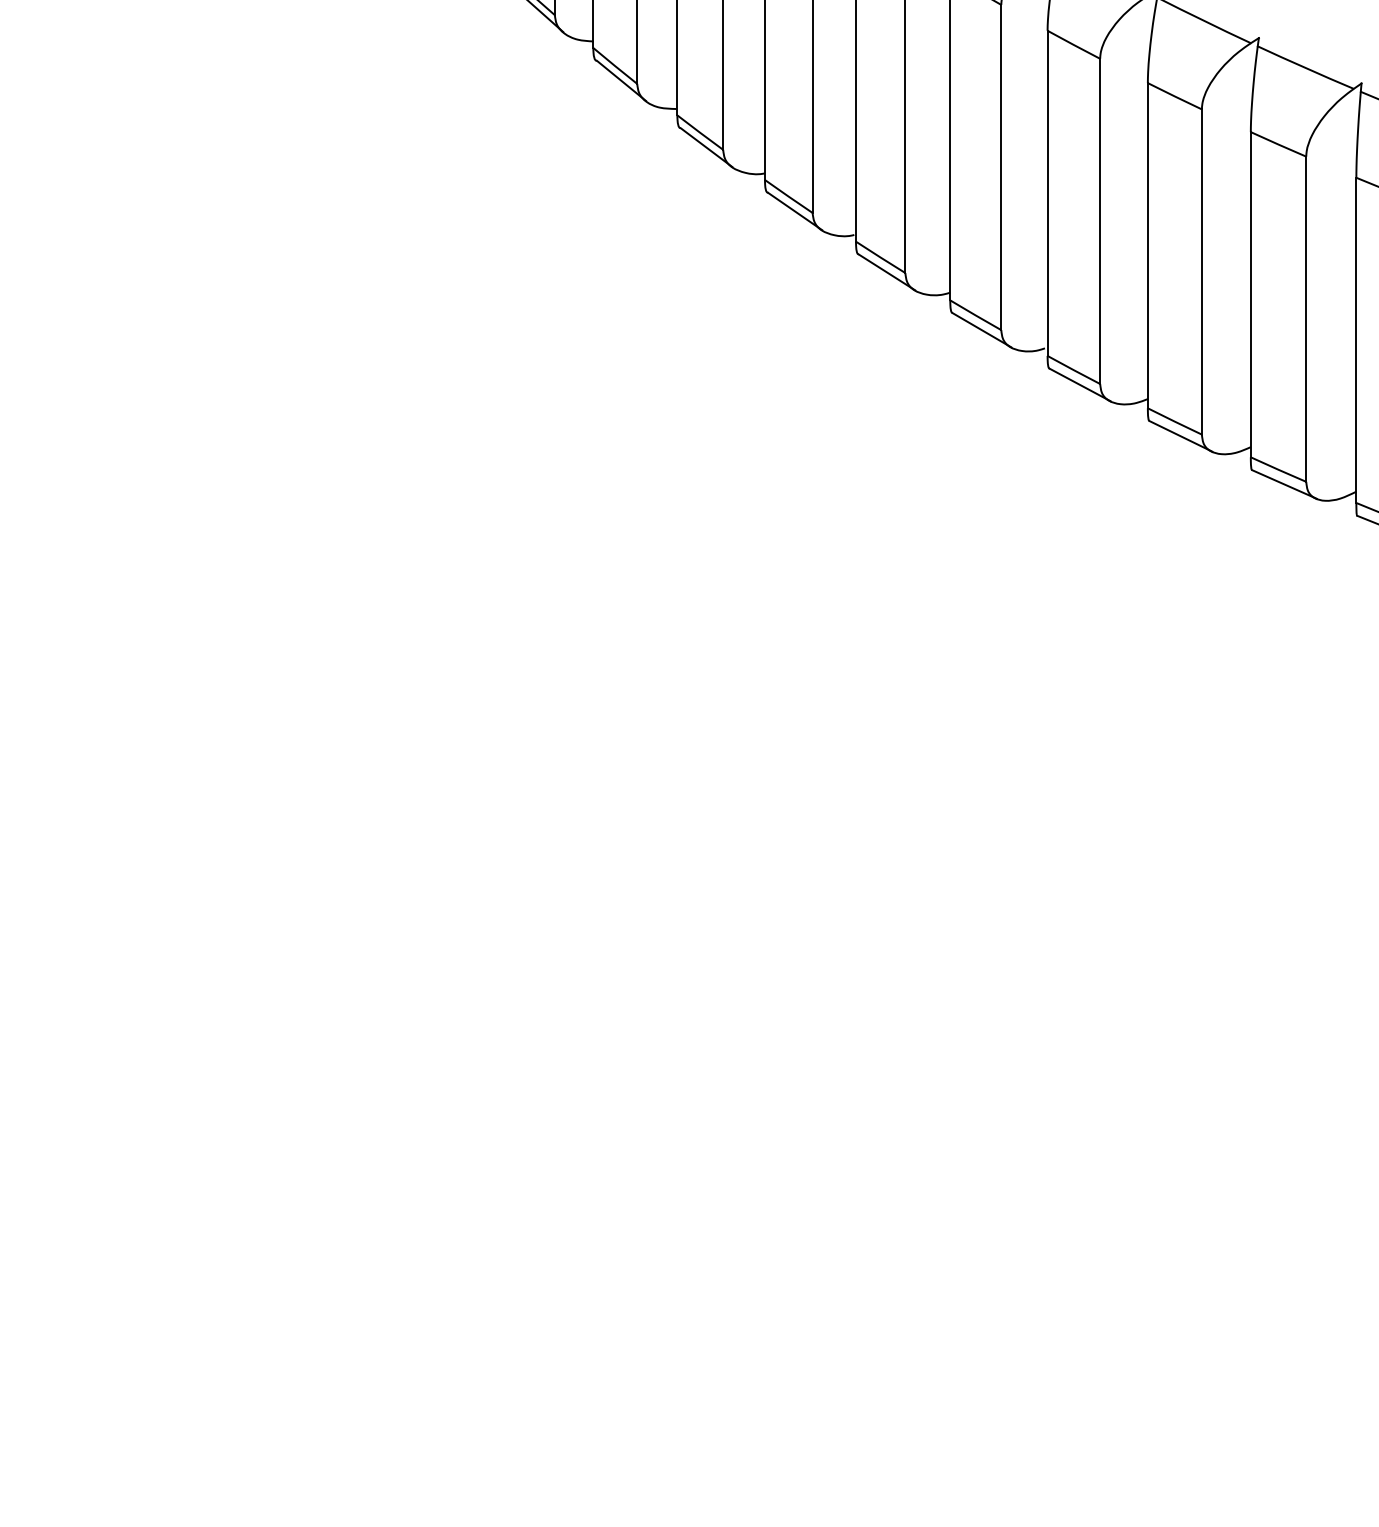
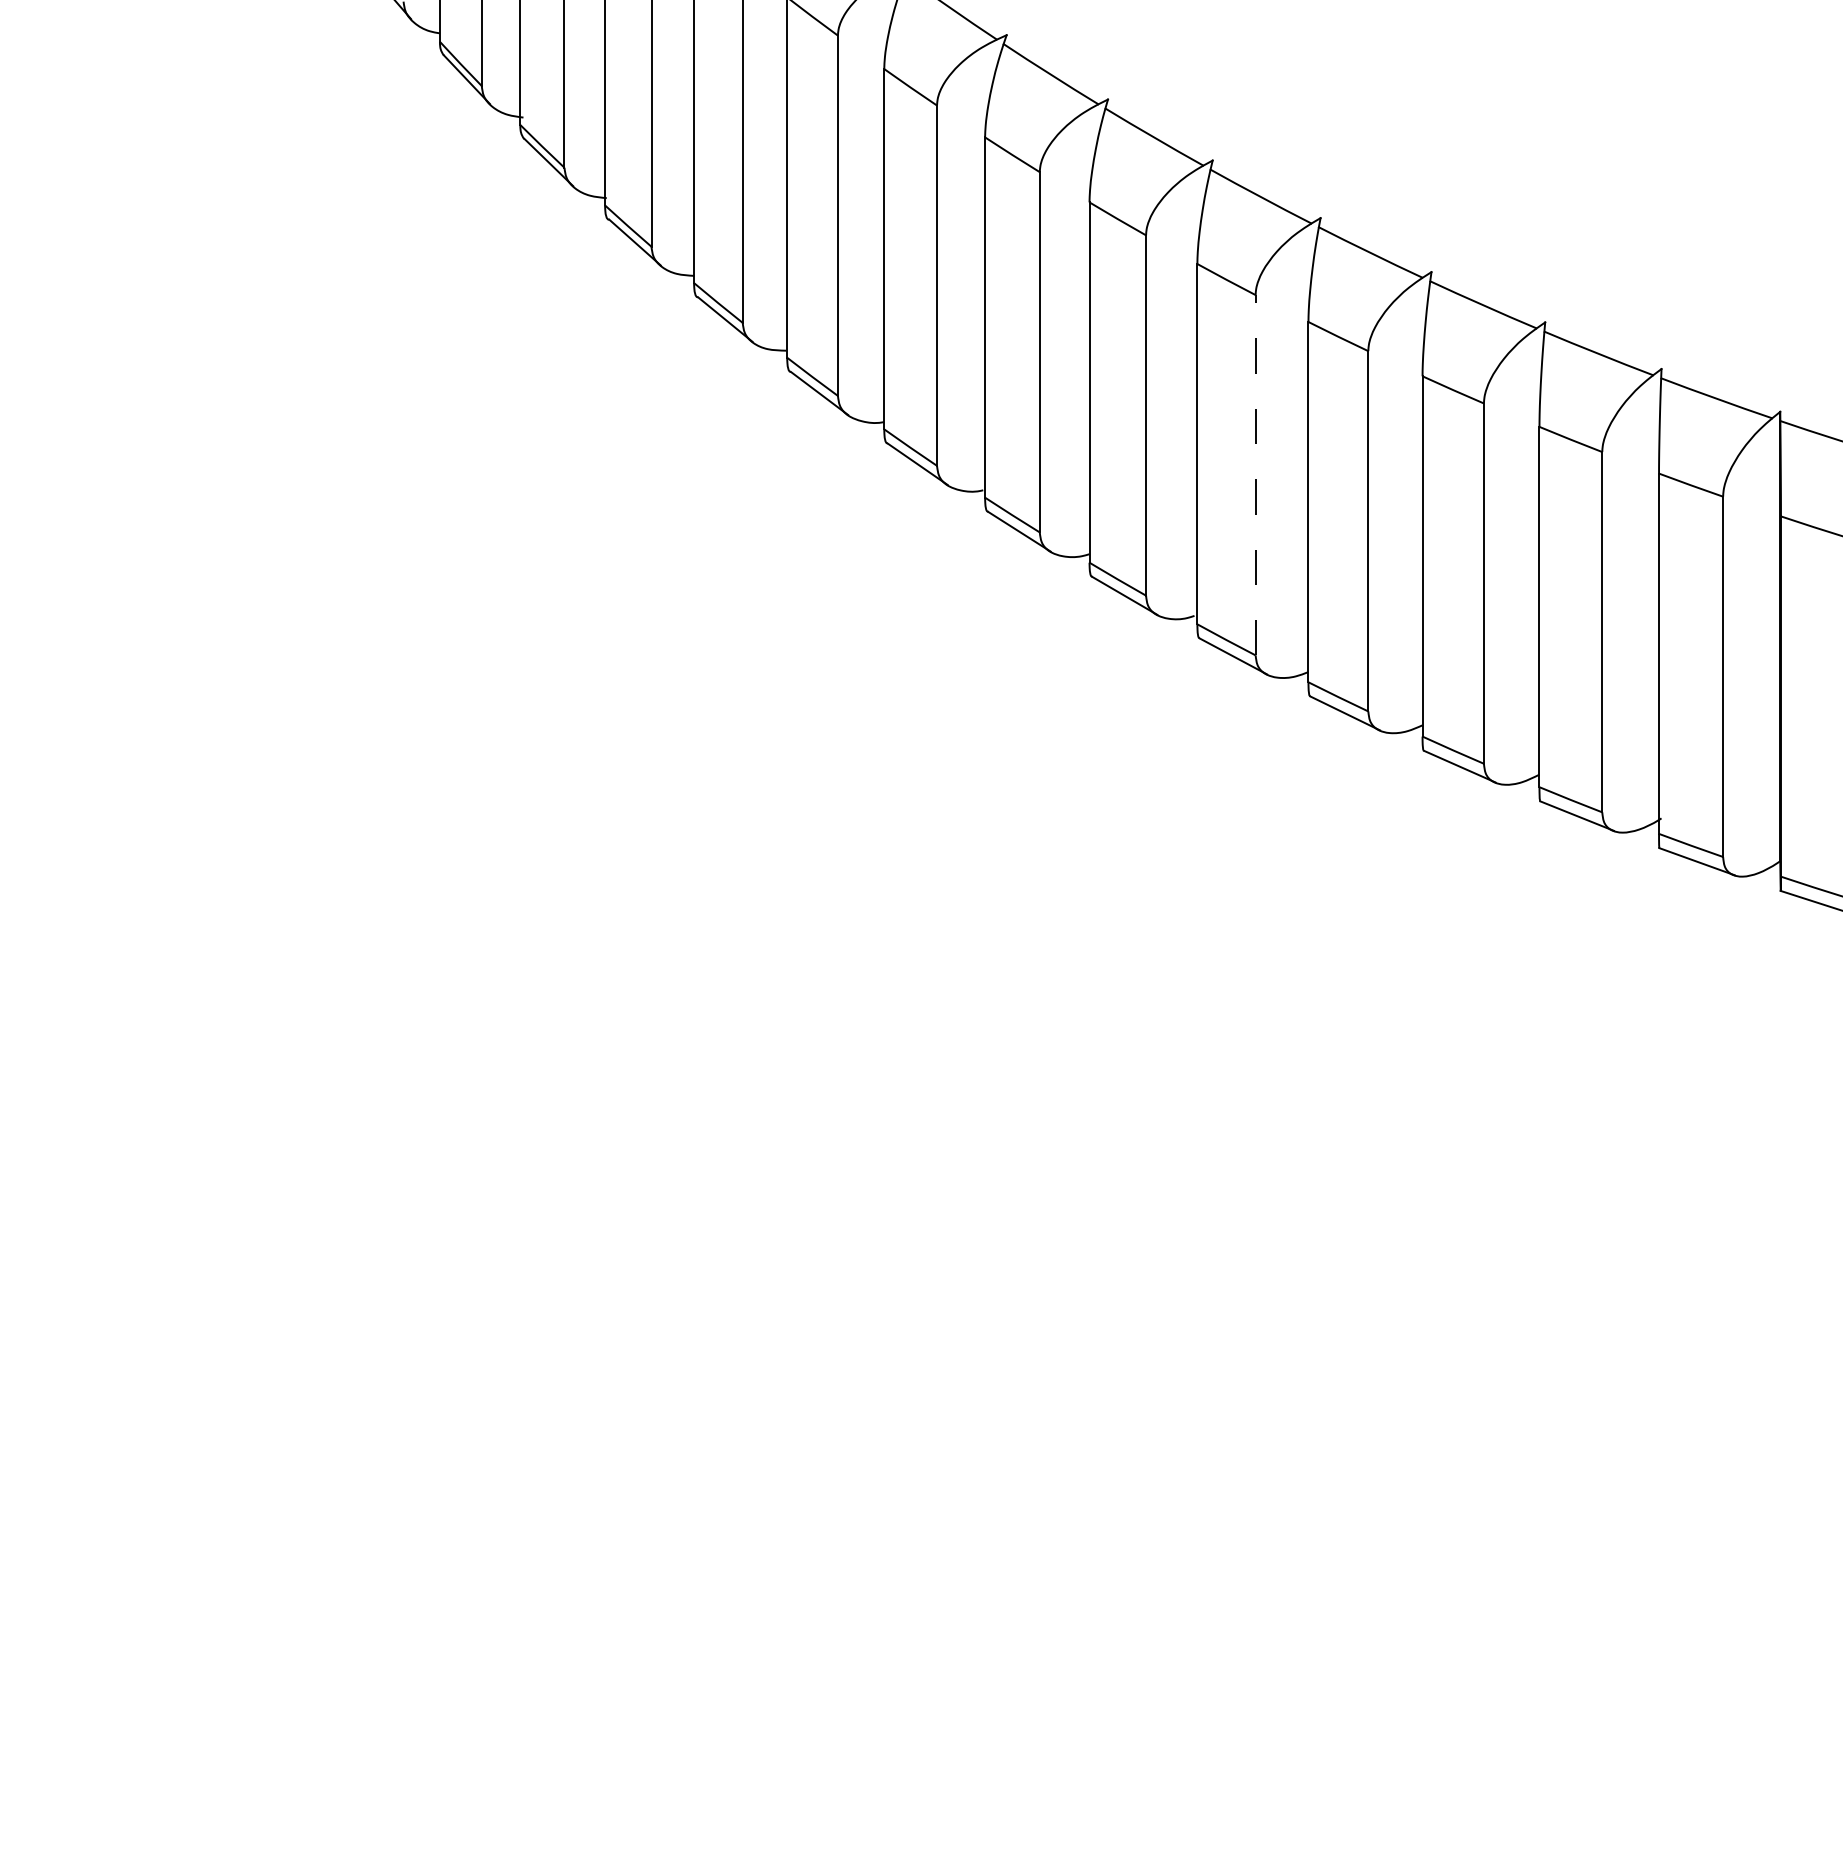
line: (1100, 220) -> (1255, 474), solid -> dashed

